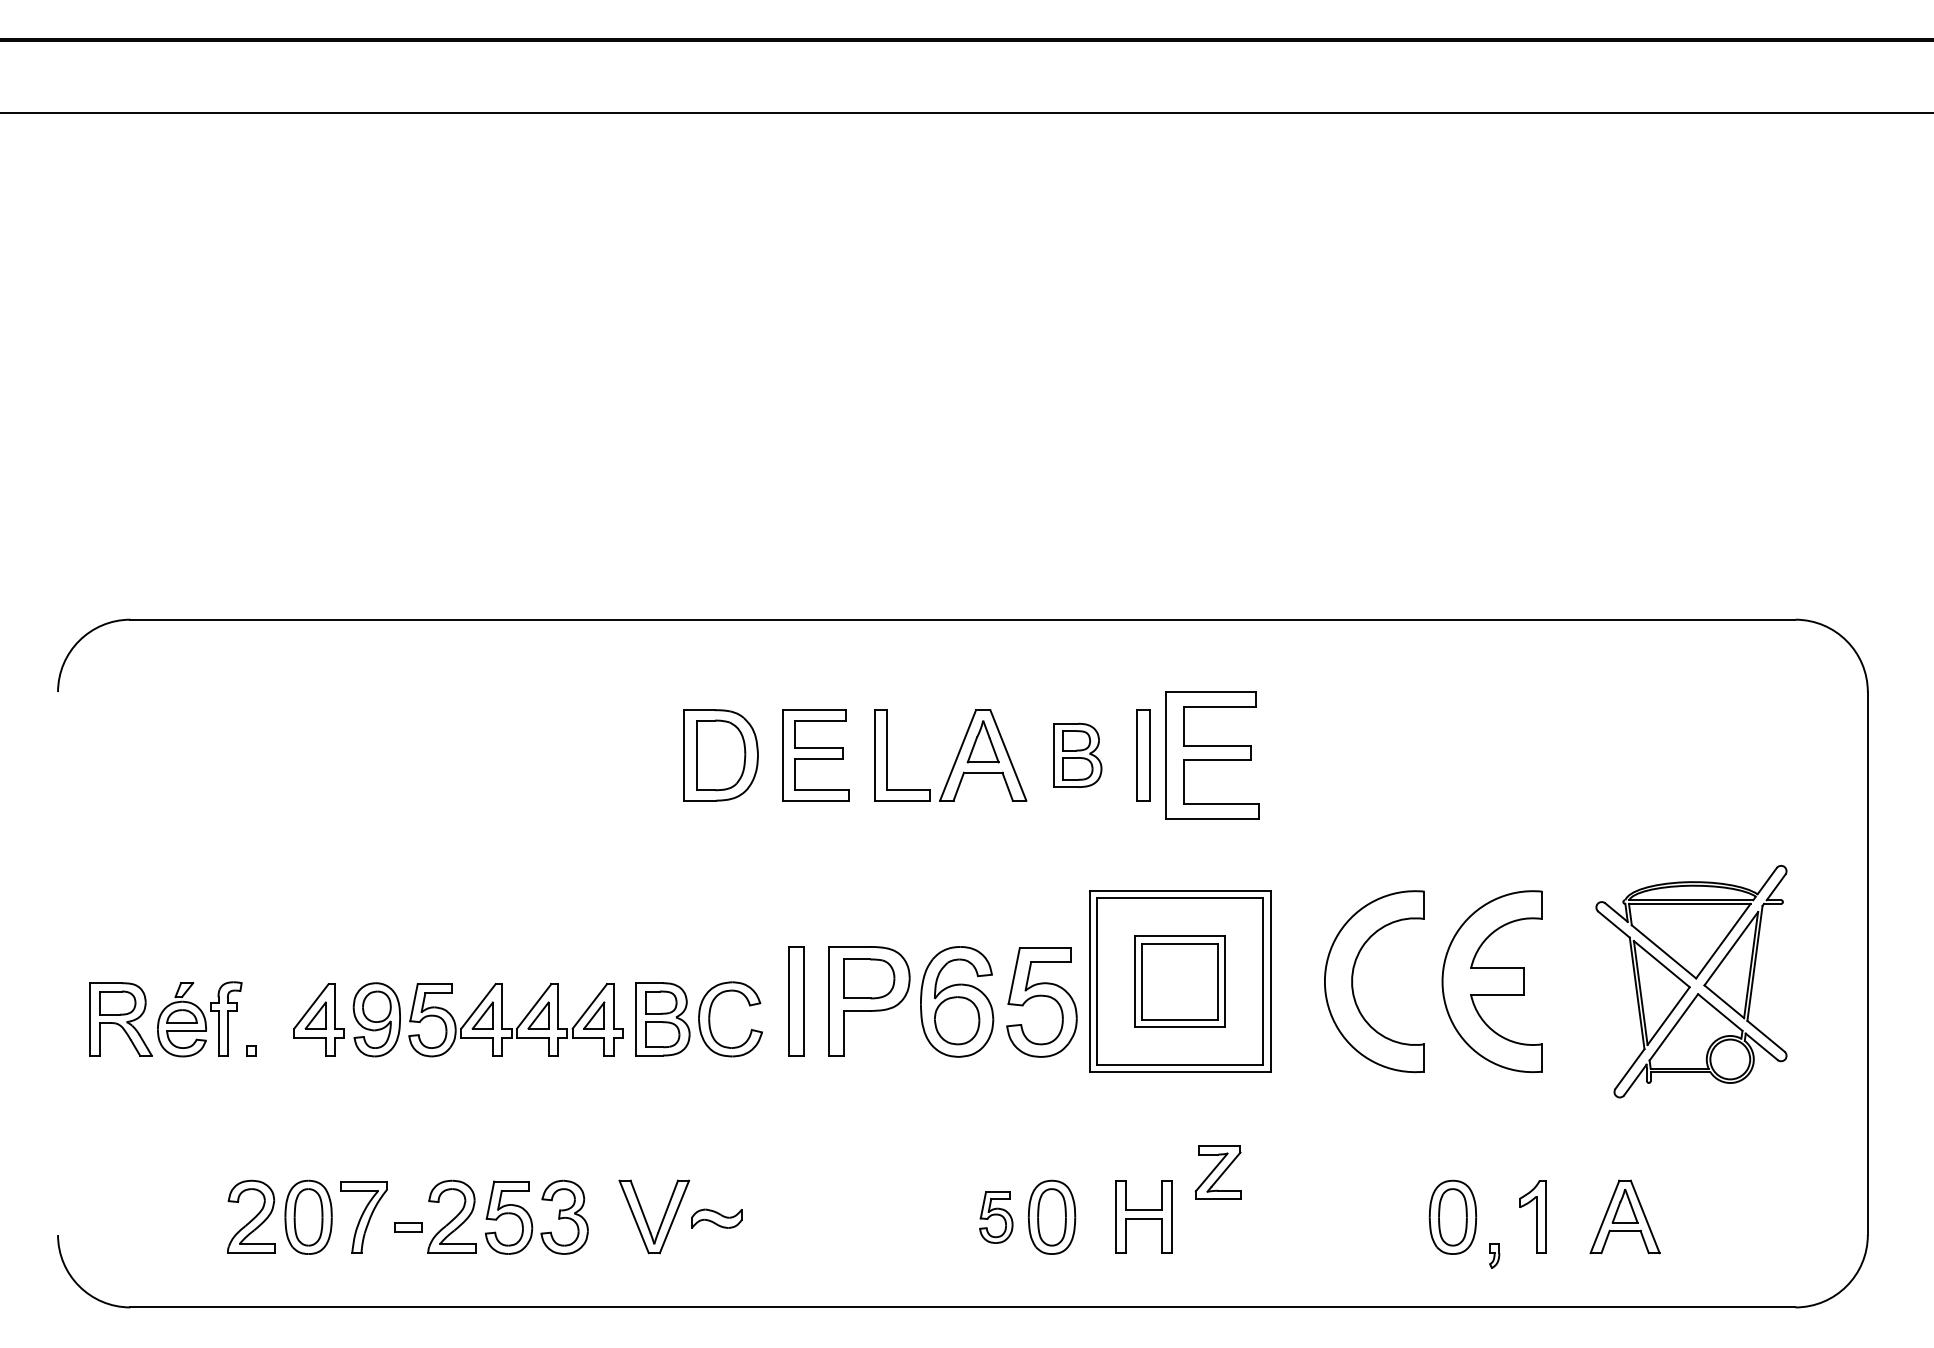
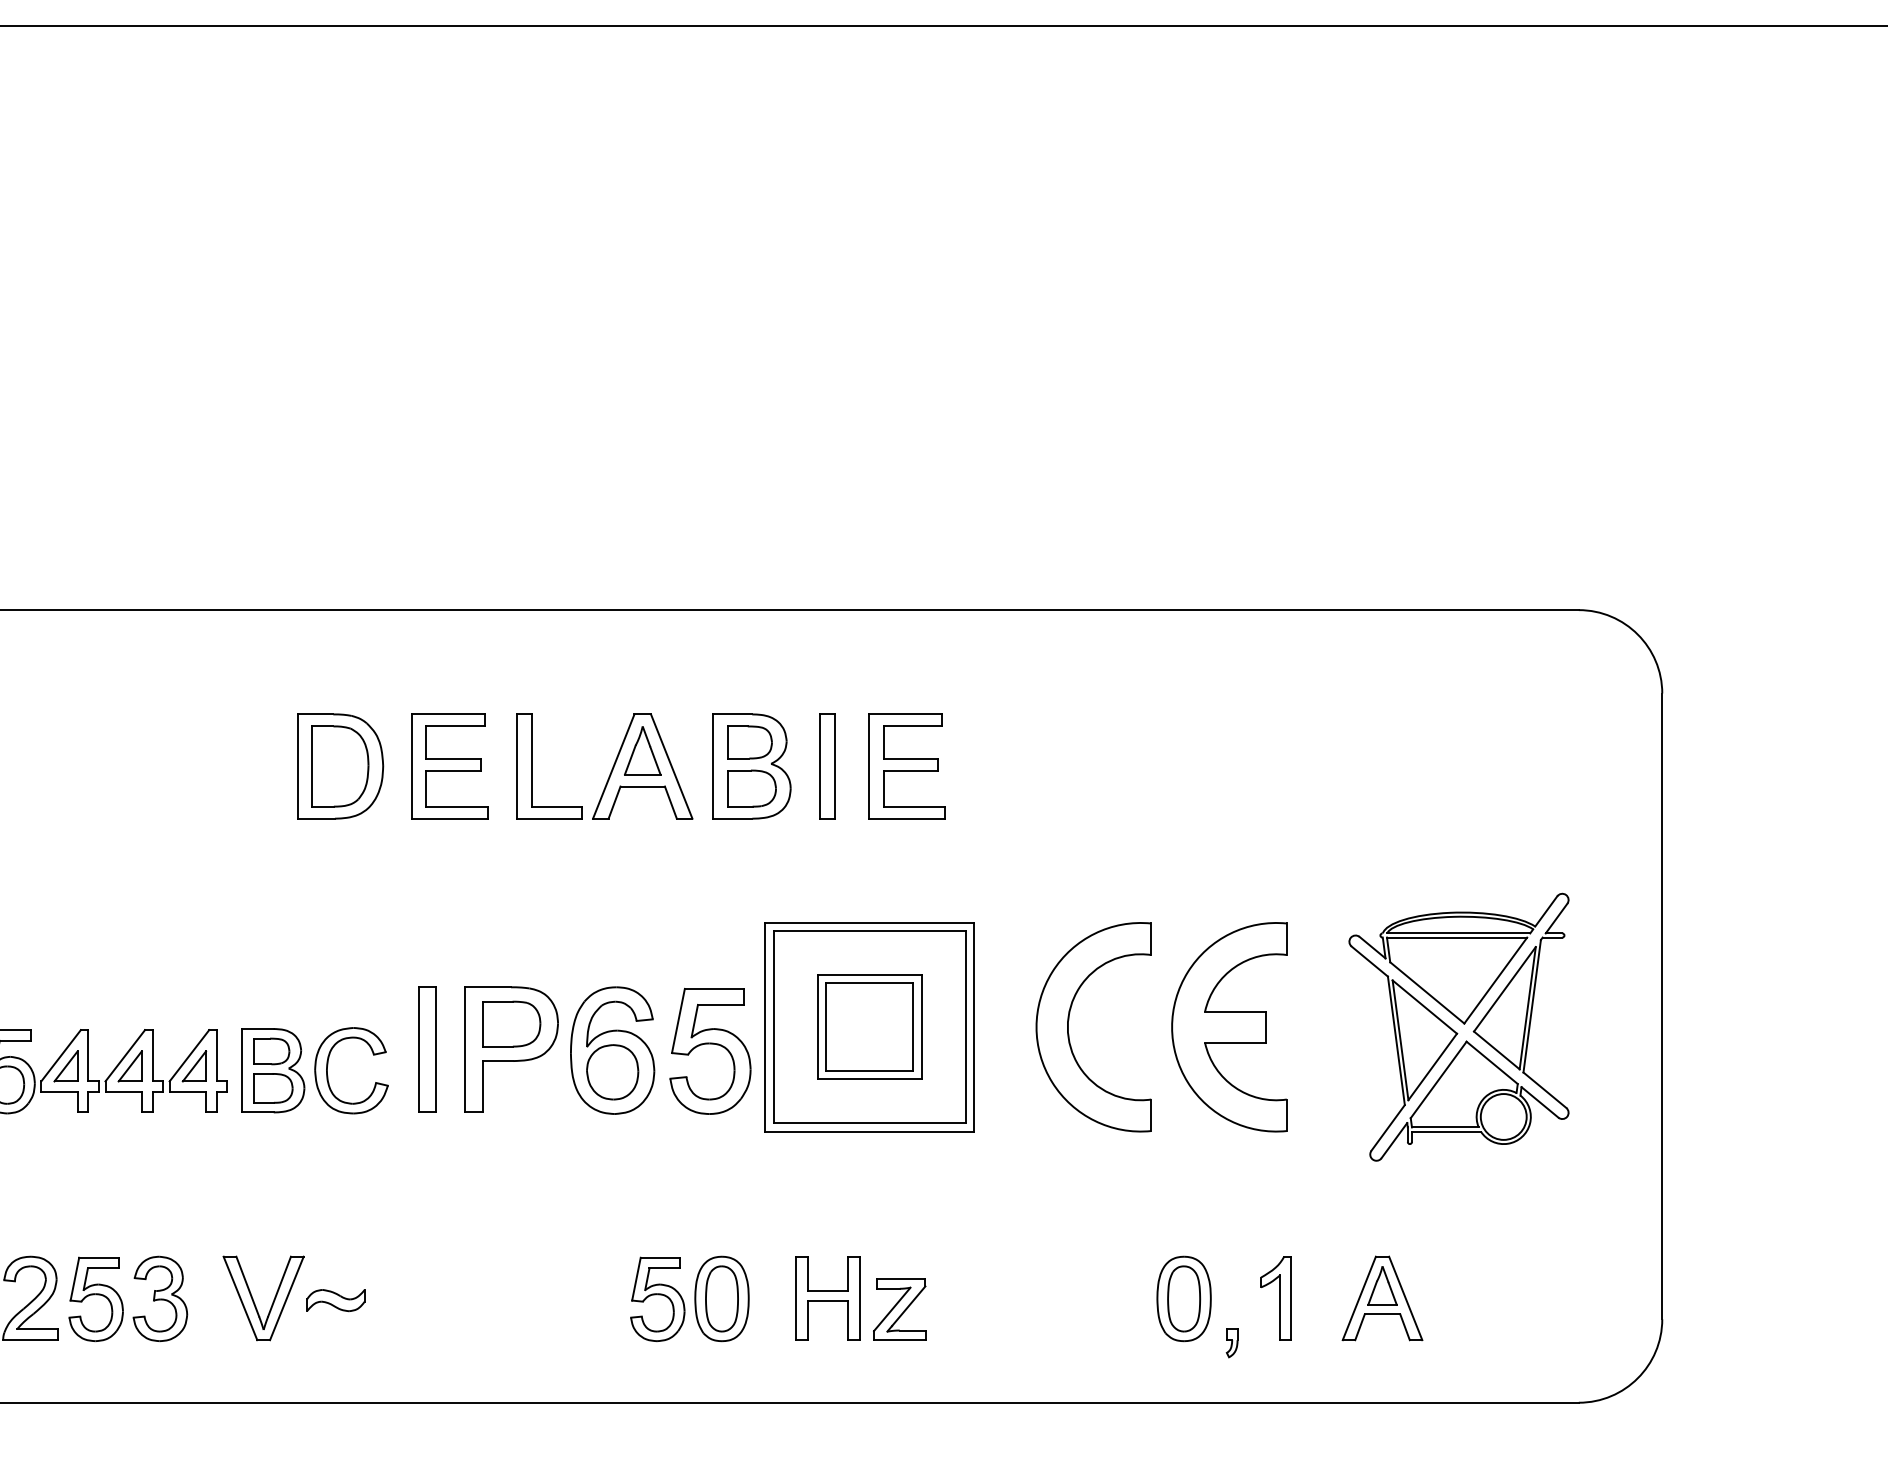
part: (1077, 755) -> (751, 766), size x1.43
part: (1212, 755) -> (906, 766), size x0.71
part: (1217, 1172) -> (898, 1309), moved
part: (996, 1217) -> (658, 1299), size x1.43

